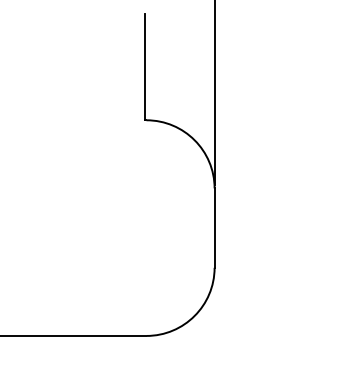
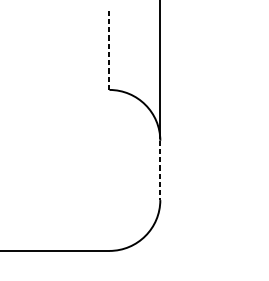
line: (145, 66) -> (108, 49), solid -> dashed
line: (214, 228) -> (160, 170), solid -> dashed

